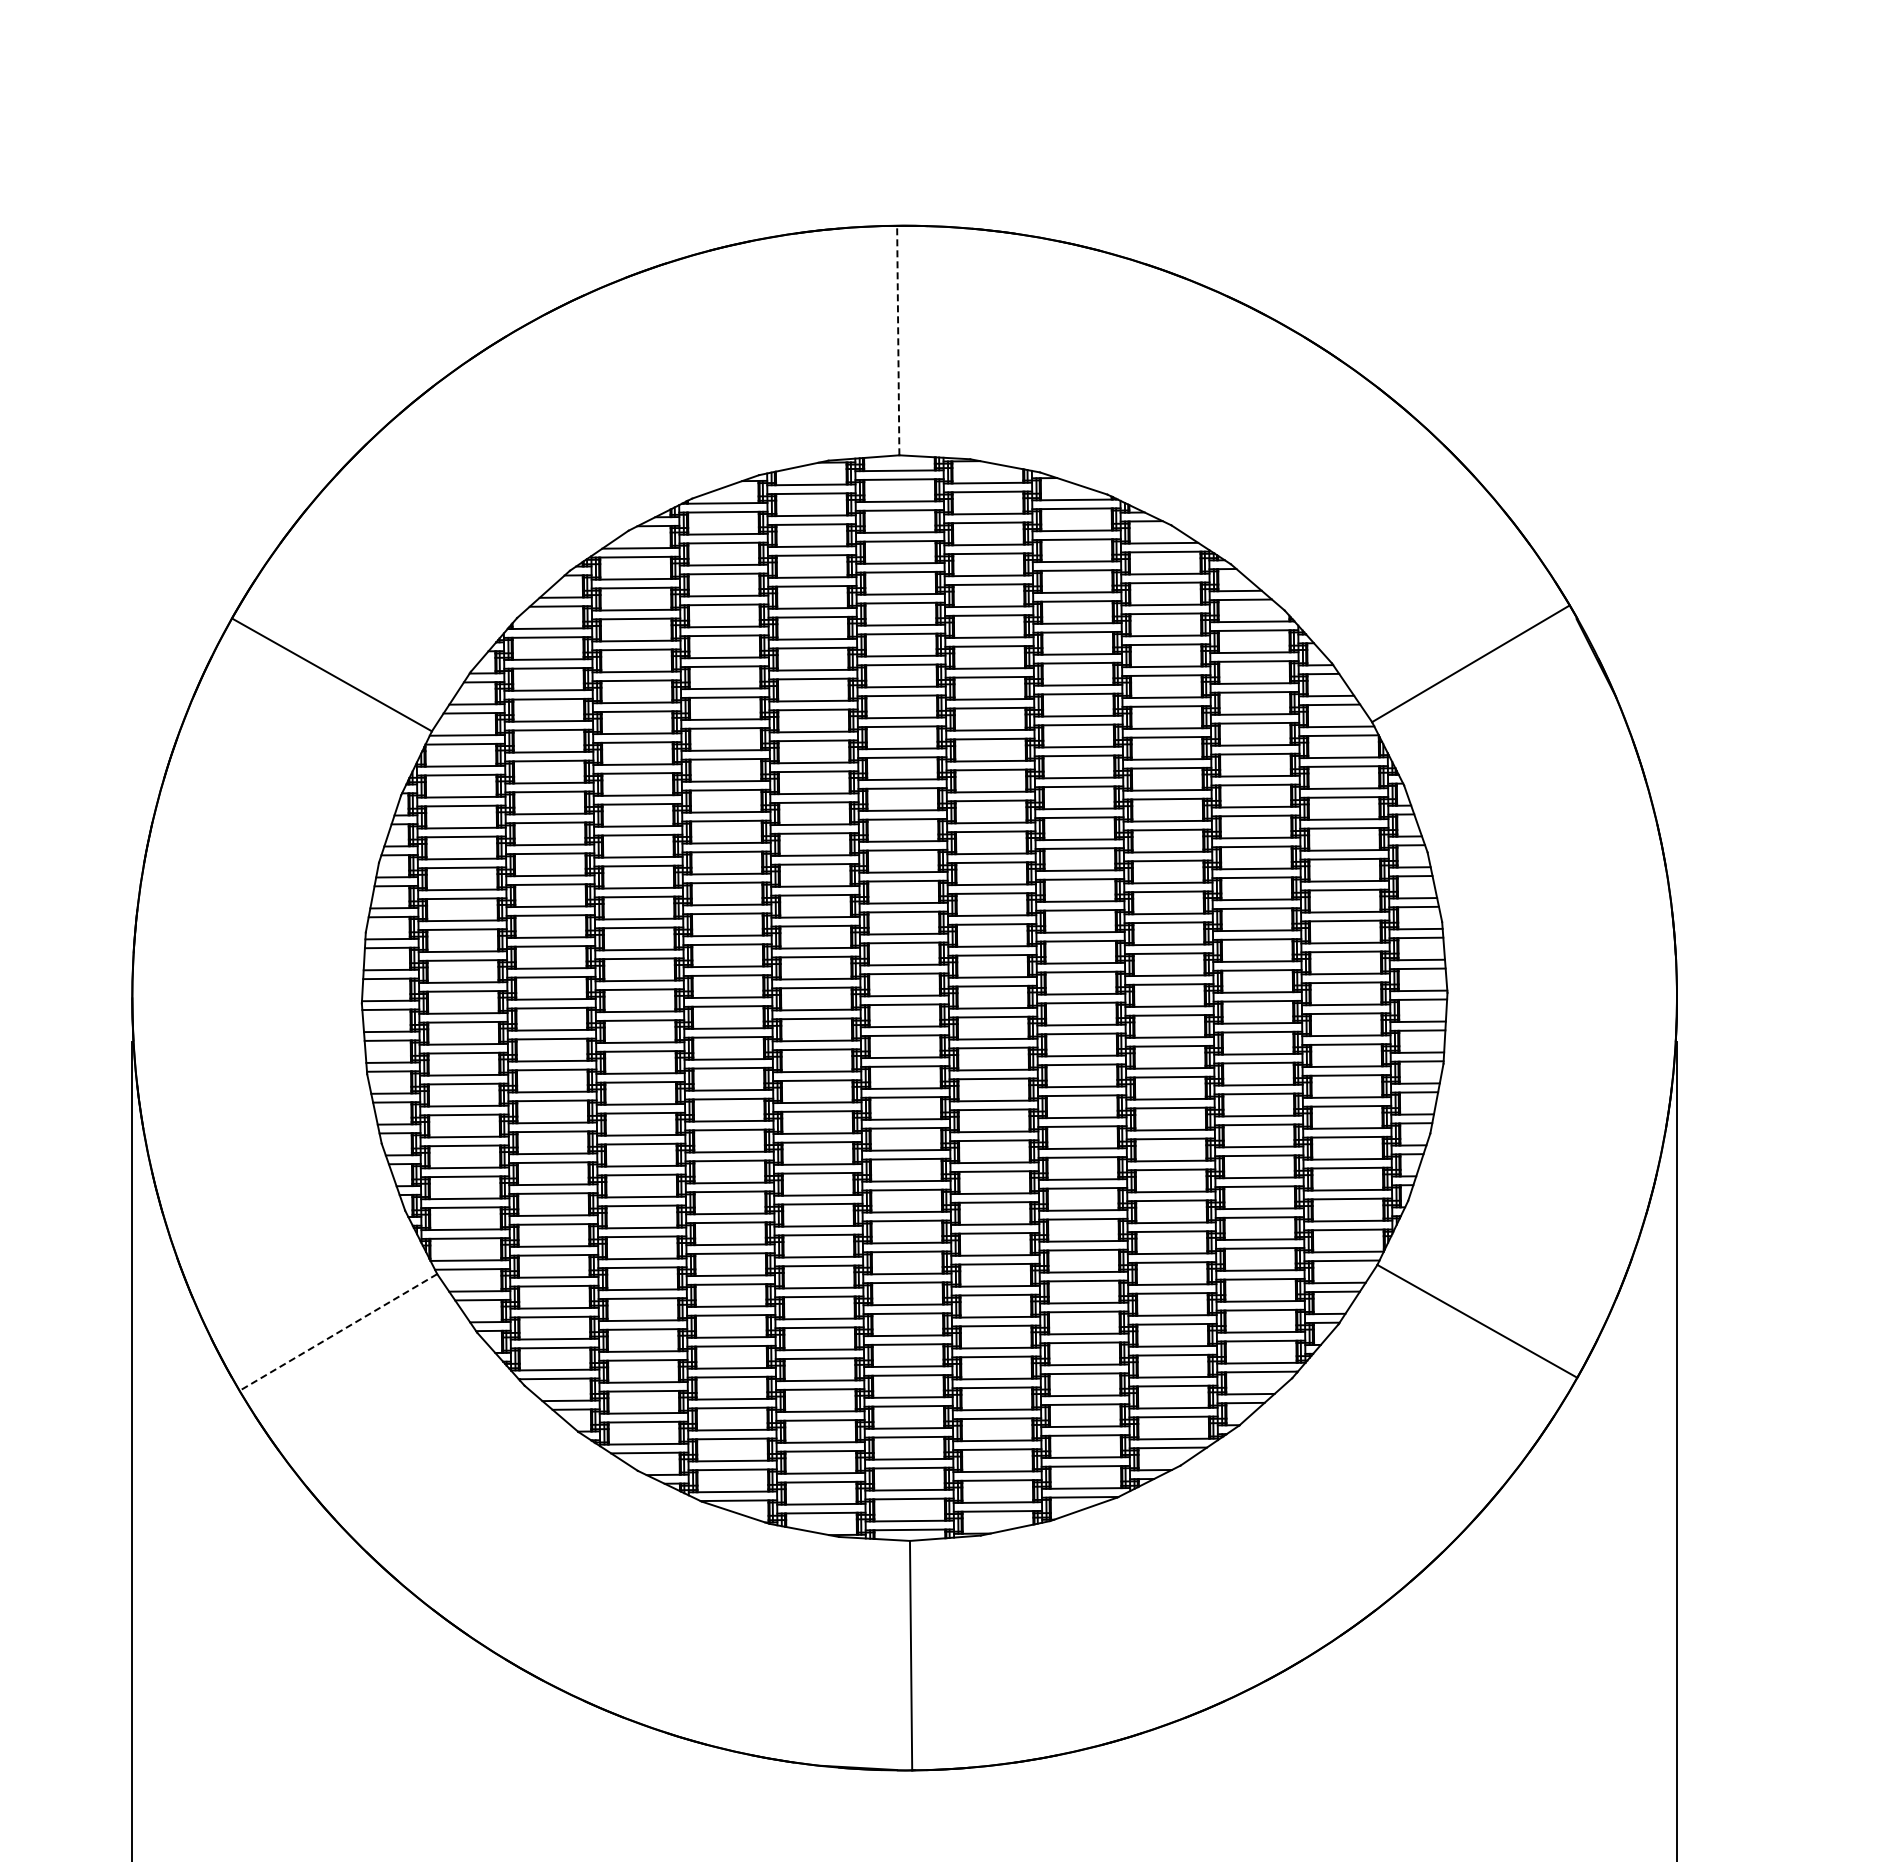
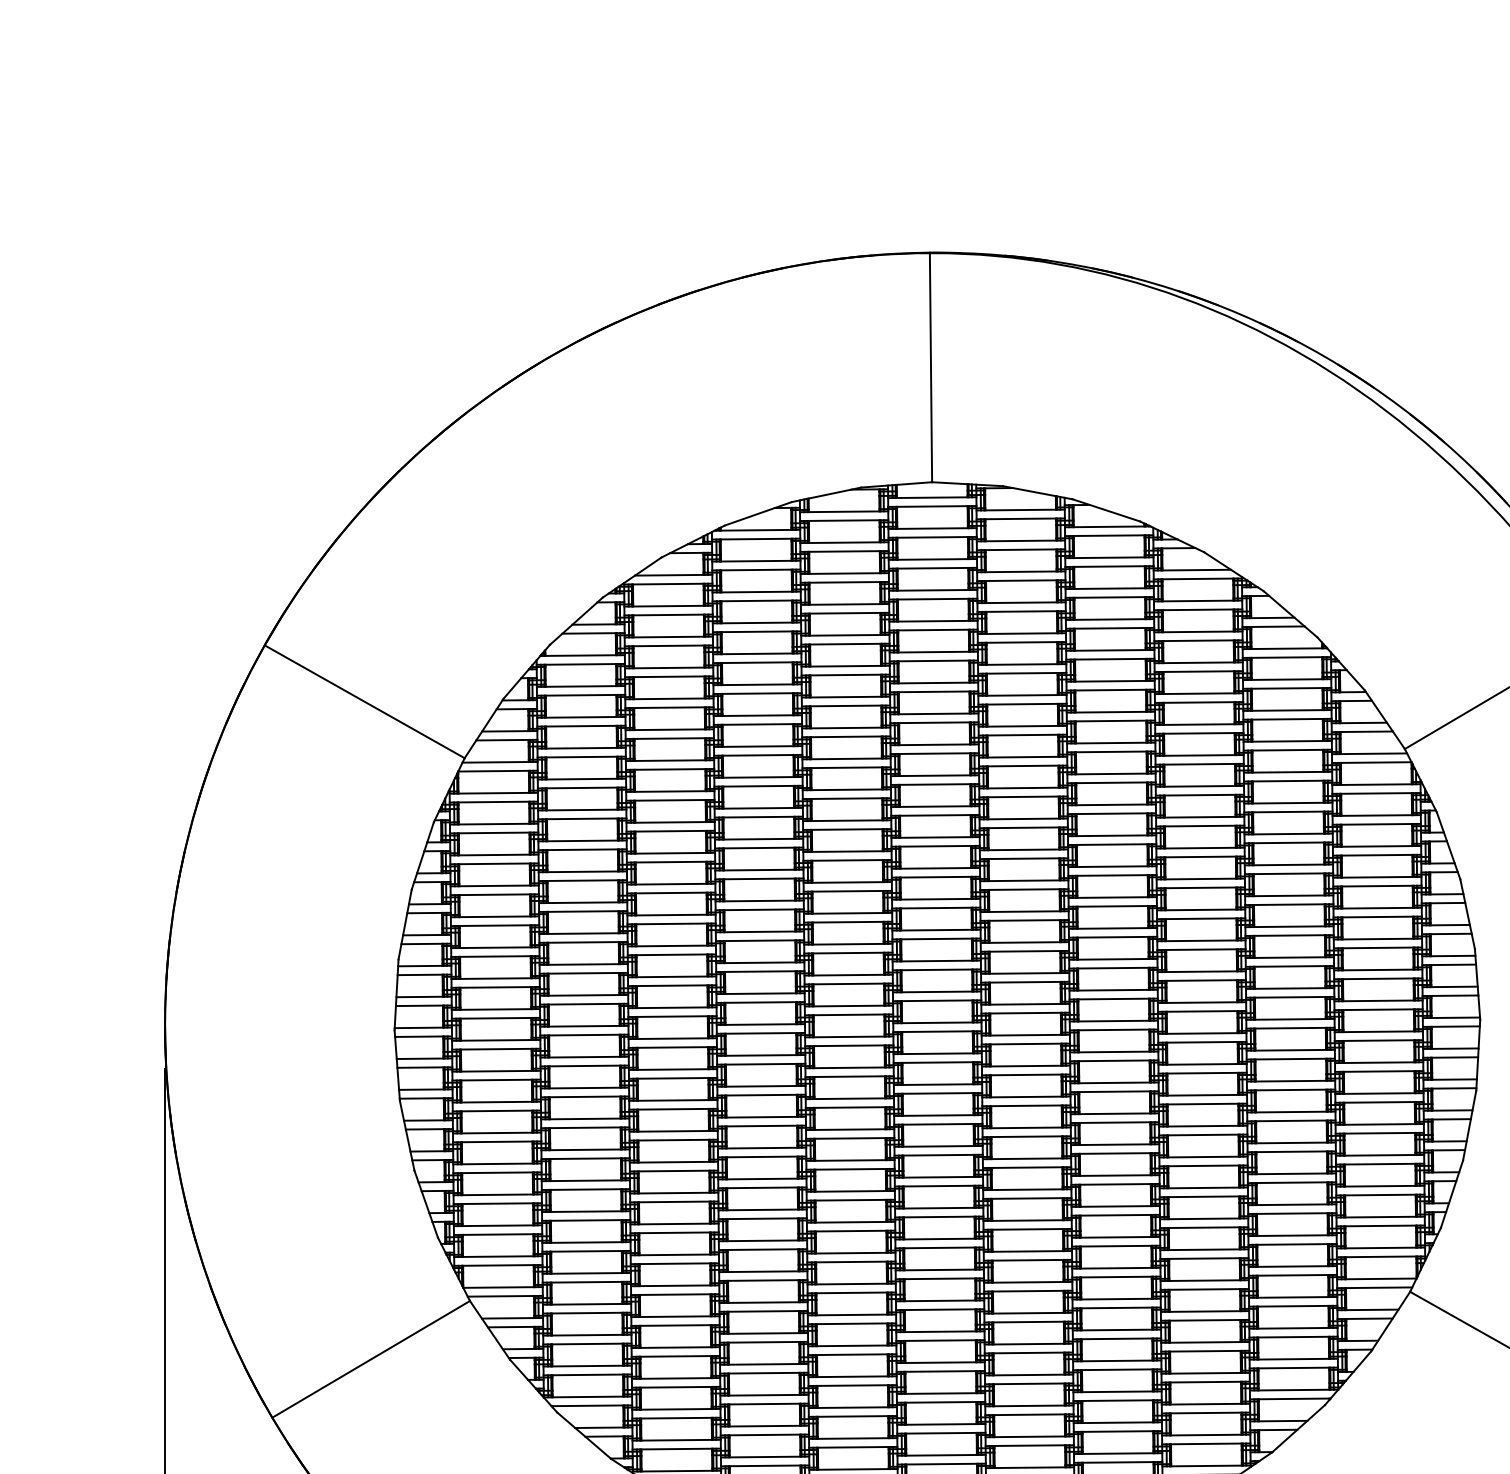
line: (898, 340) -> (931, 367), dashed -> solid
line: (338, 1332) -> (371, 1359), dashed -> solid

